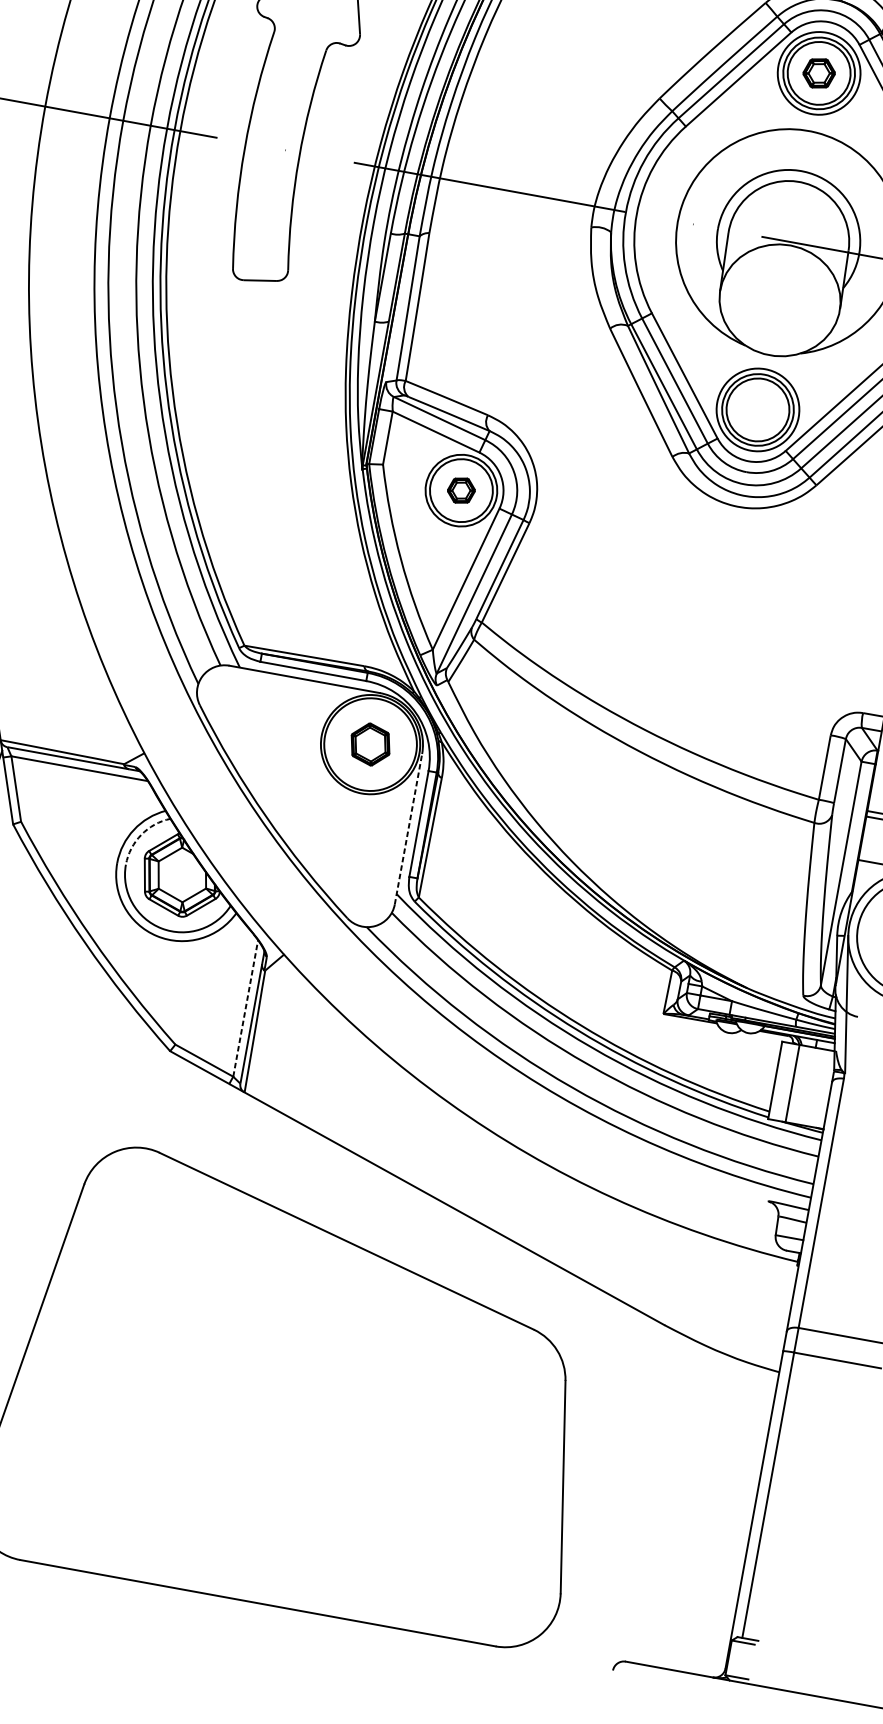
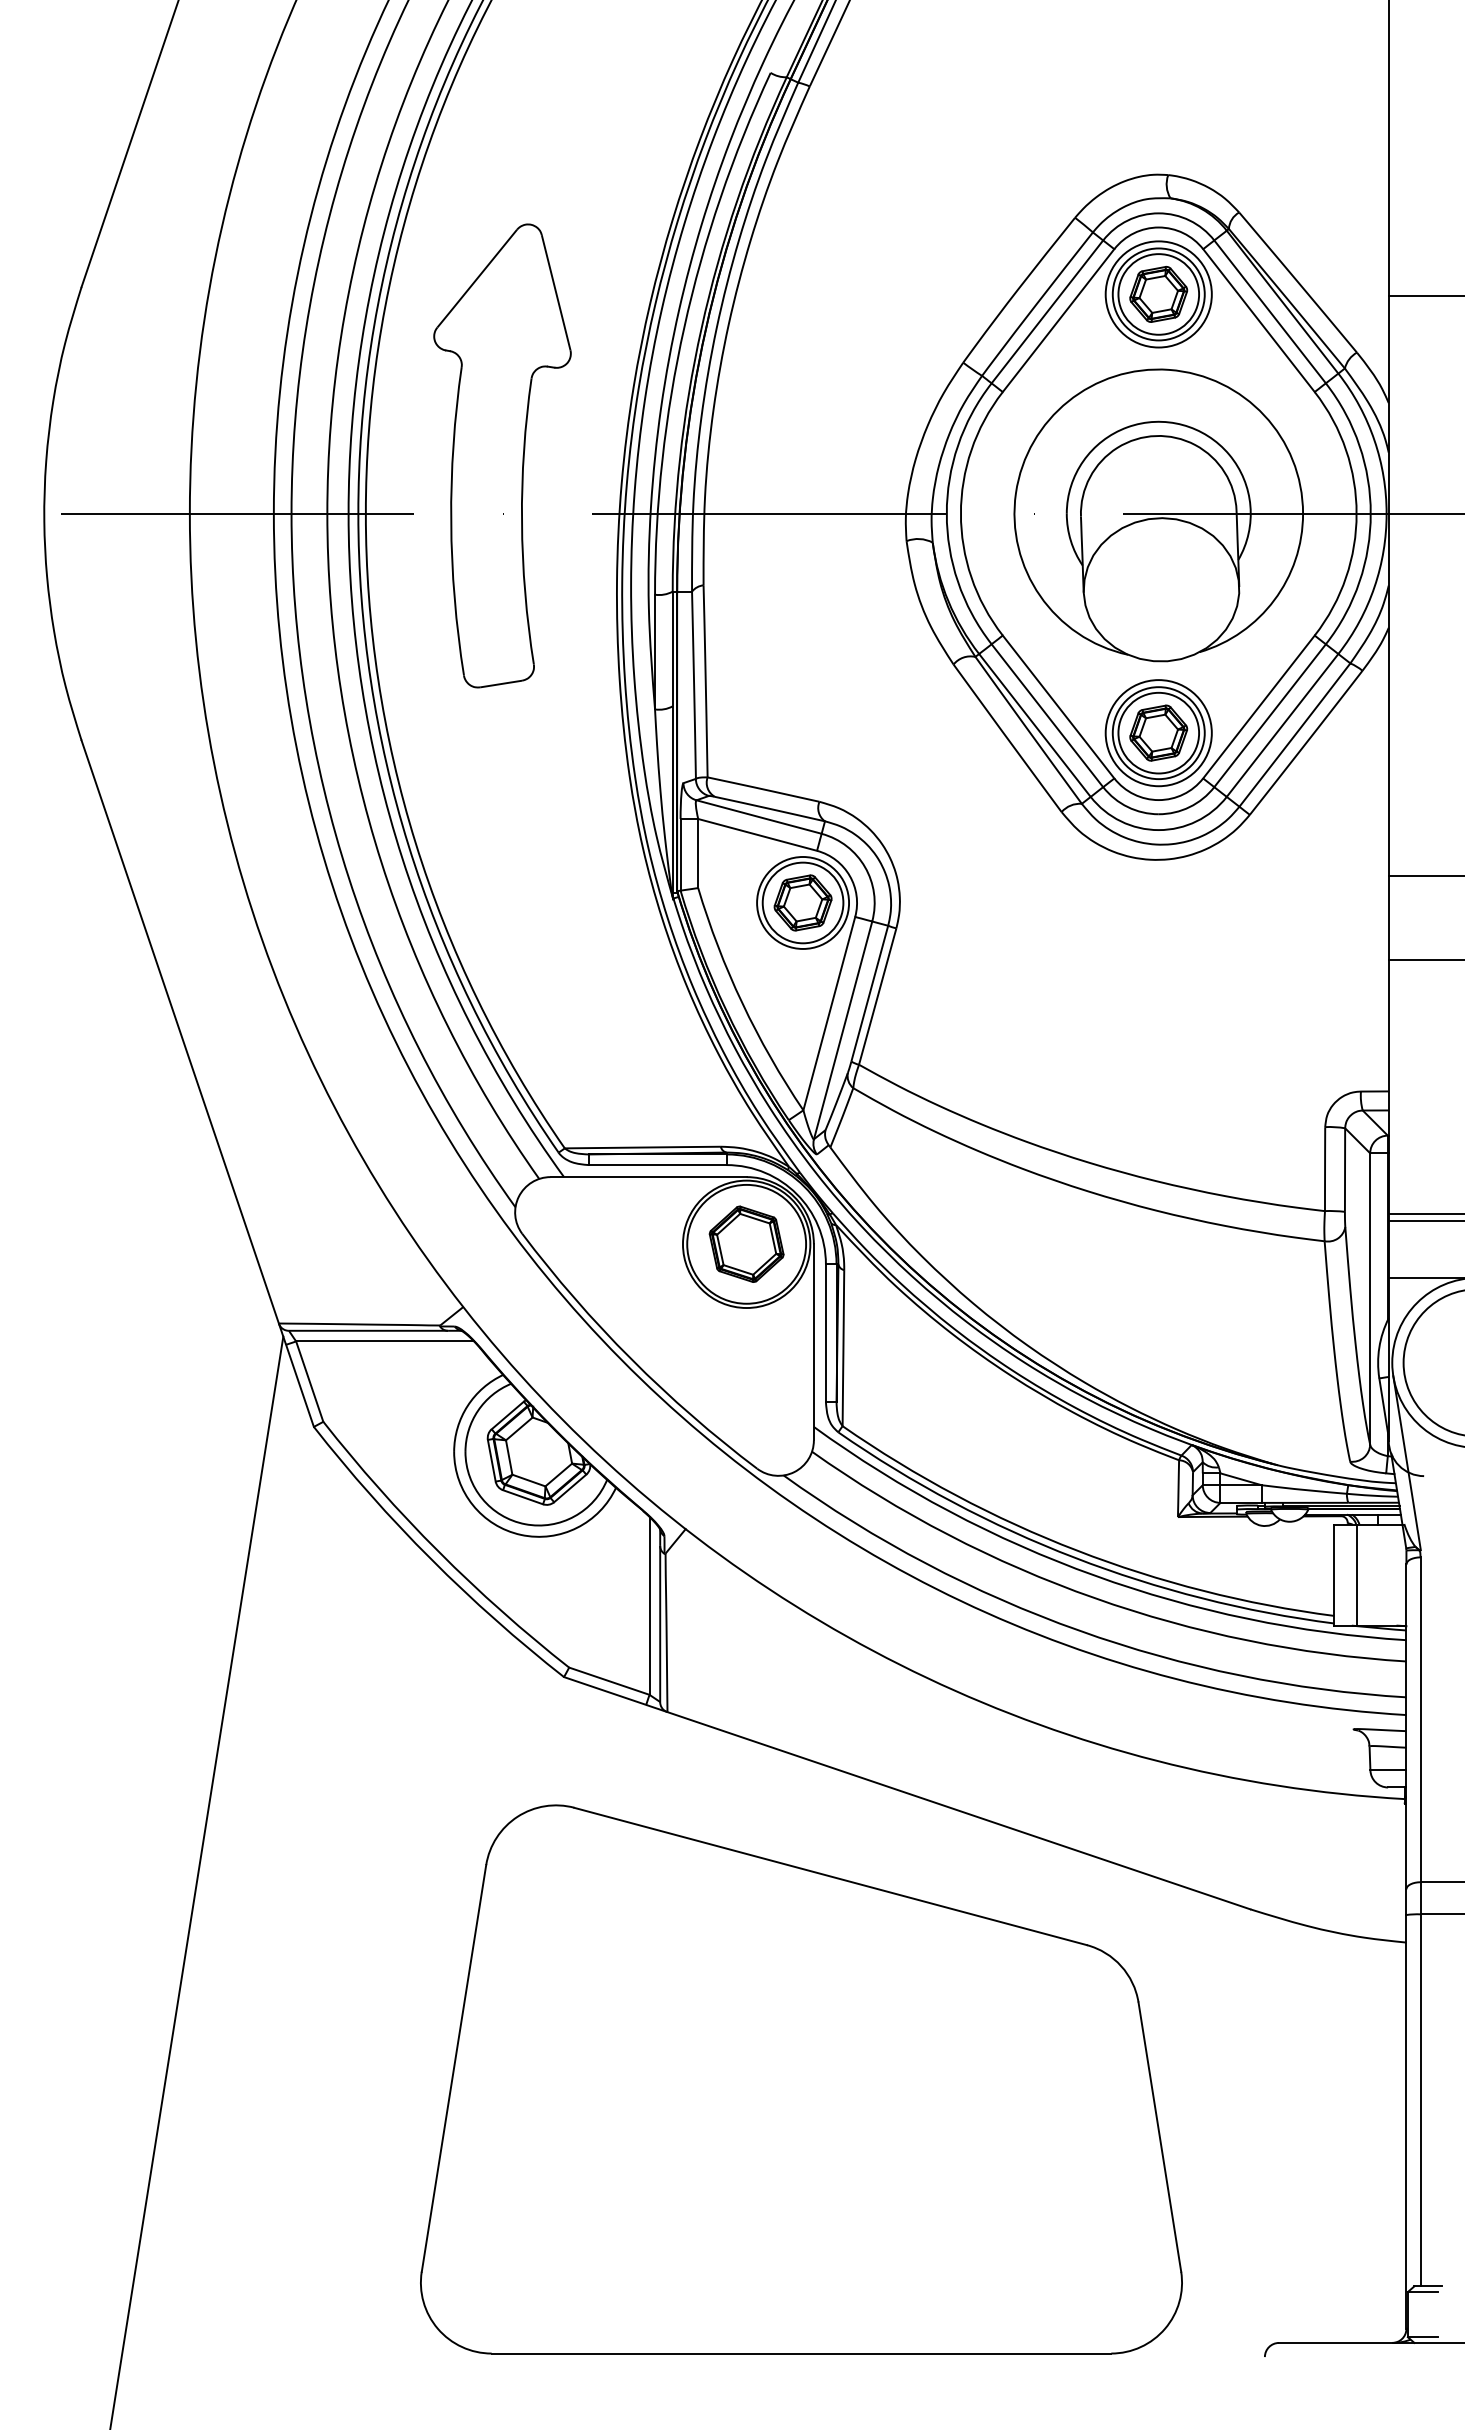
part: (818, 73) -> (1158, 294), size x1.43
part: (757, 409) -> (1158, 732), added
part: (461, 490) -> (802, 902), size x1.67
part: (370, 743) -> (746, 1243), size x1.43
line: (408, 828) -> (813, 1341), dashed -> solid
arc: (141, 834) -> (478, 1410), dashed -> solid
line: (245, 1008) -> (649, 1605), dashed -> solid

